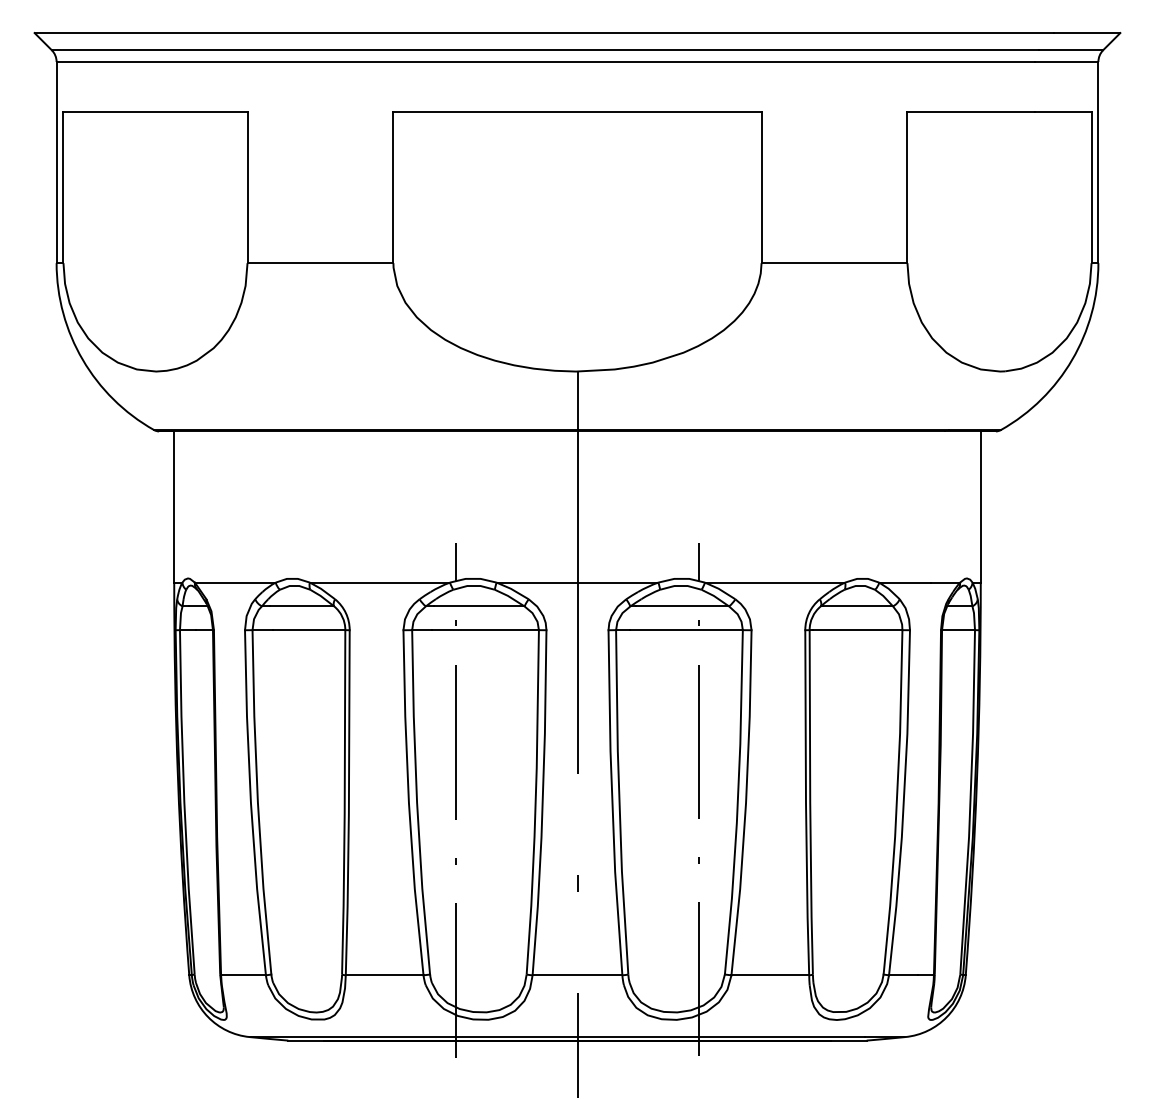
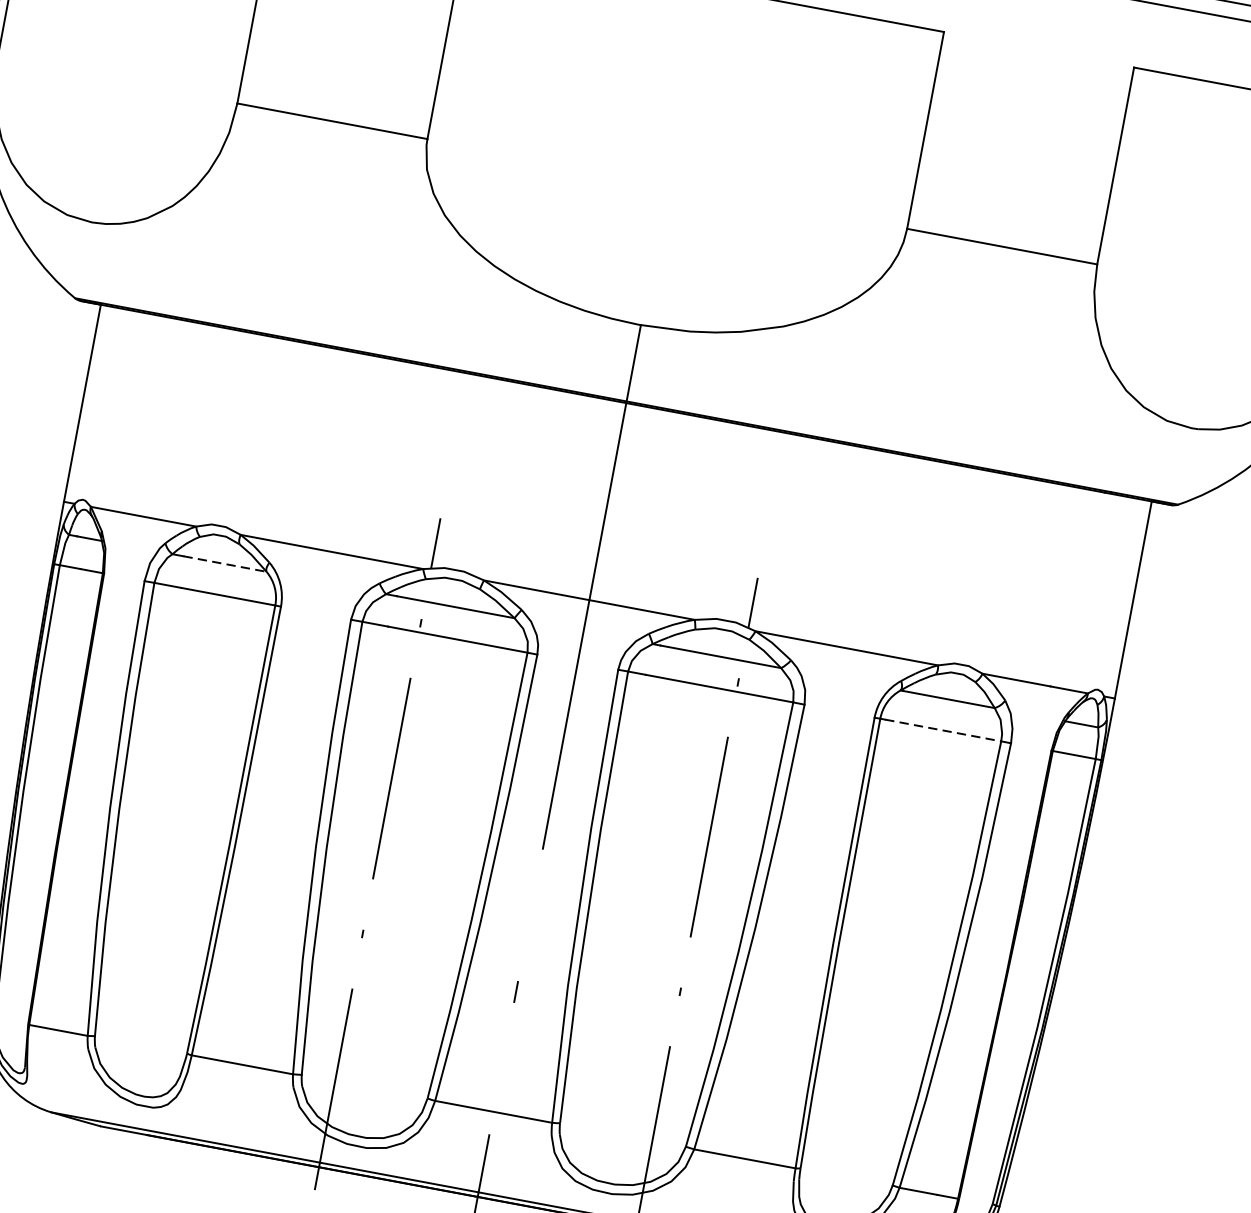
line: (302, 606) -> (225, 564), solid -> dashed
line: (857, 630) -> (942, 730), solid -> dashed

